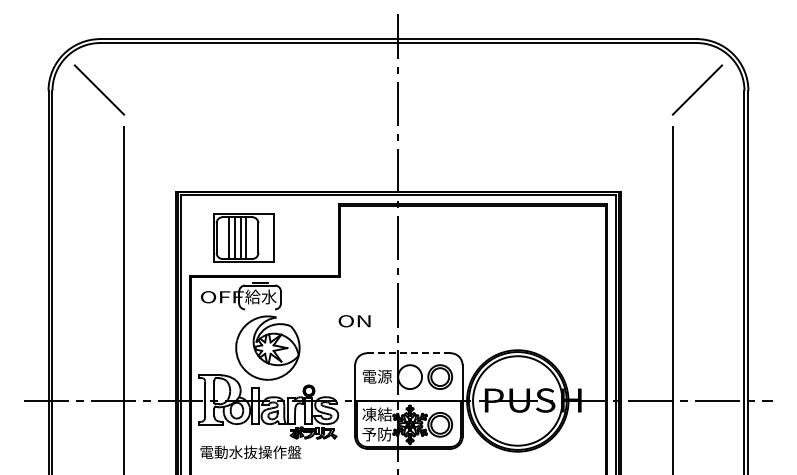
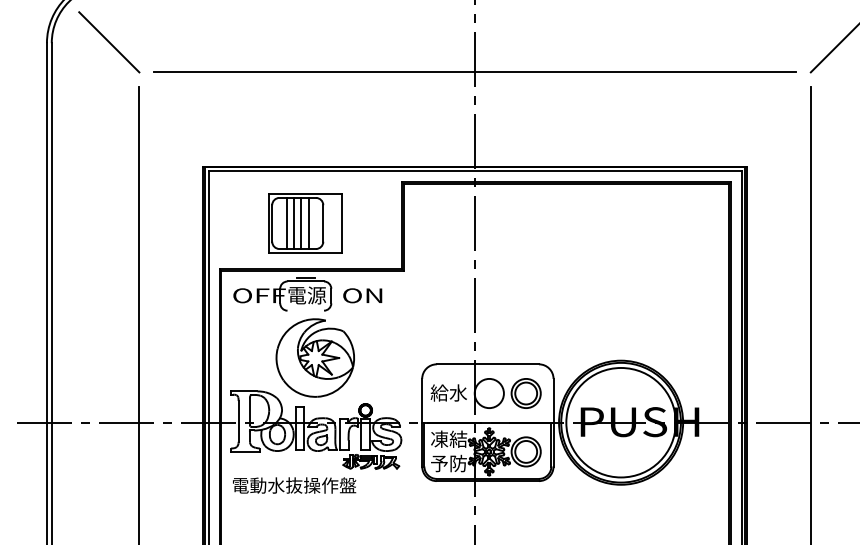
line: (398, 114) -> (475, 72), added
part: (243, 237) -> (305, 222), moved
text: (260, 296) -> (306, 294), 給水 -> 電源
text: (354, 321) -> (362, 296), moved
line: (408, 353) -> (487, 364), dashed -> solid
text: (376, 376) -> (448, 392), 電源 -> 給水

